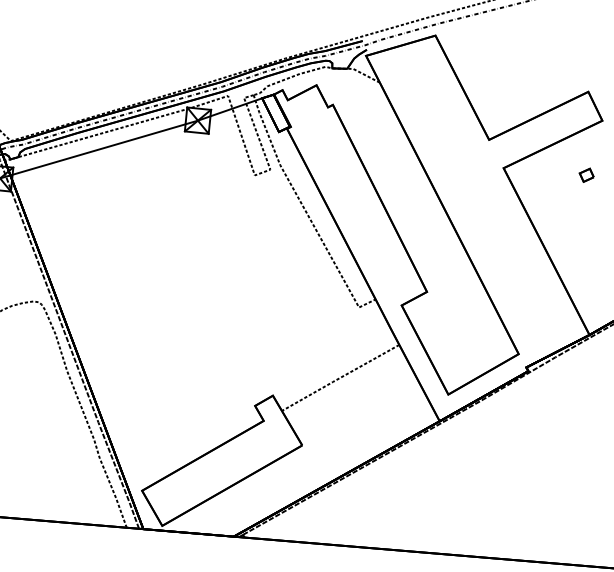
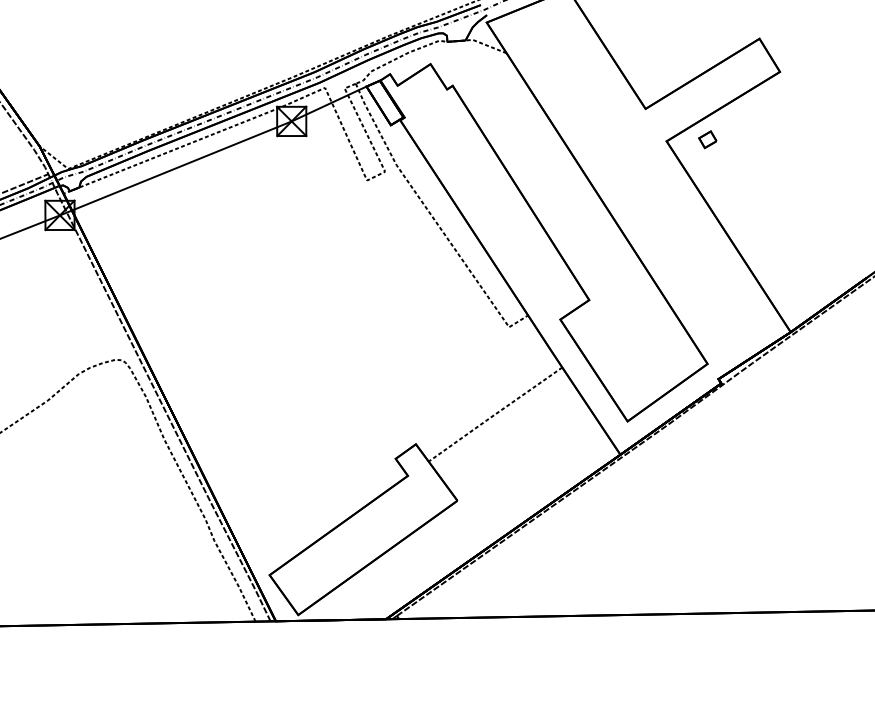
part: (586, 175) -> (707, 139), moved

